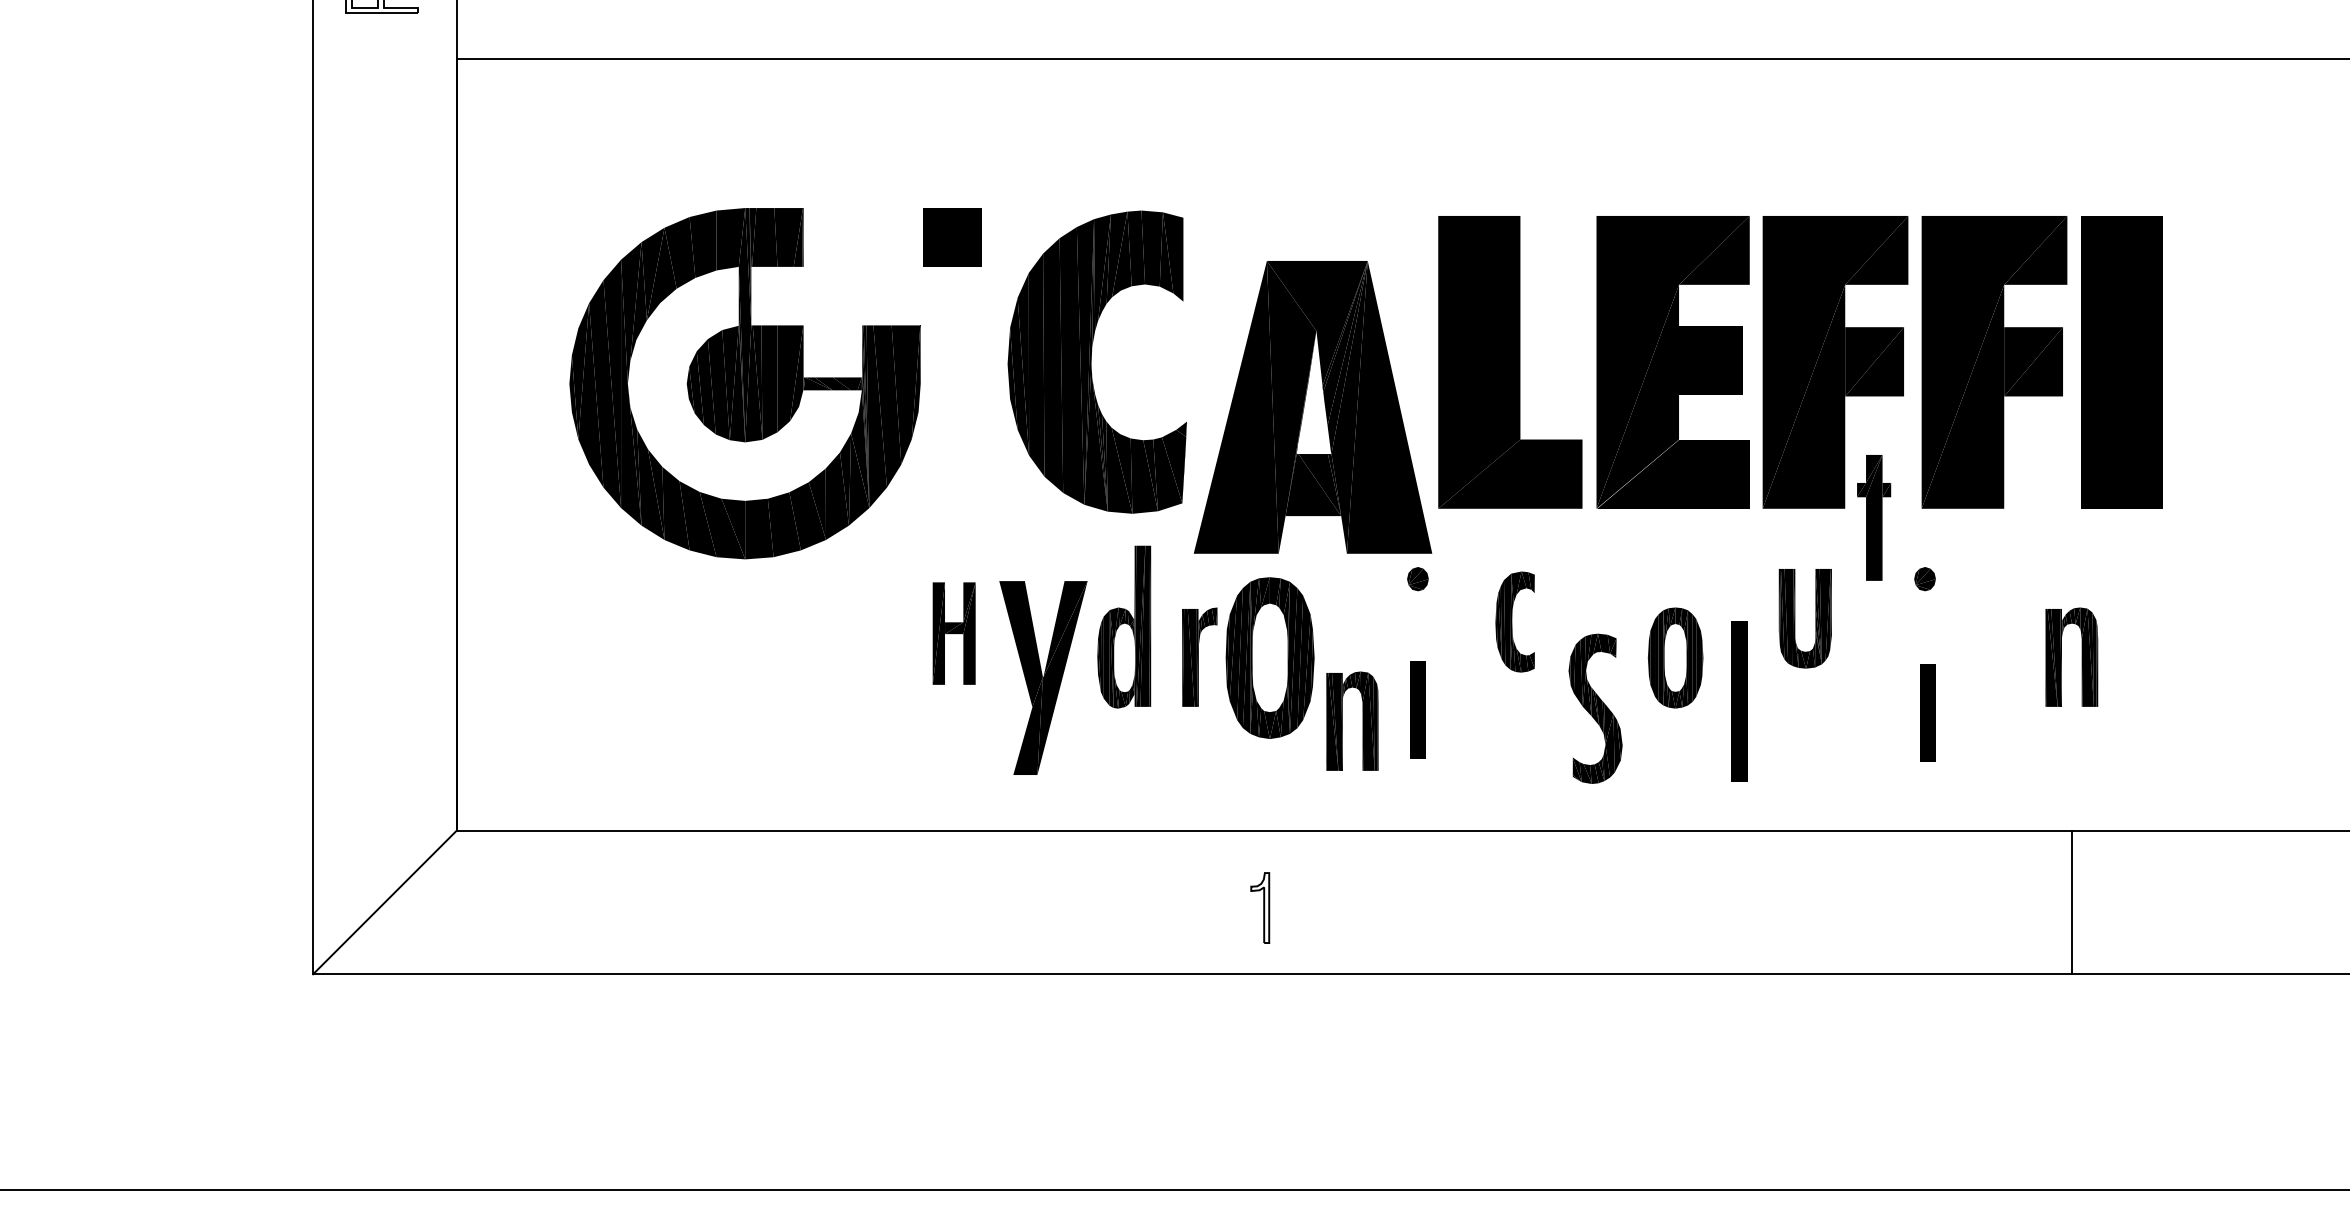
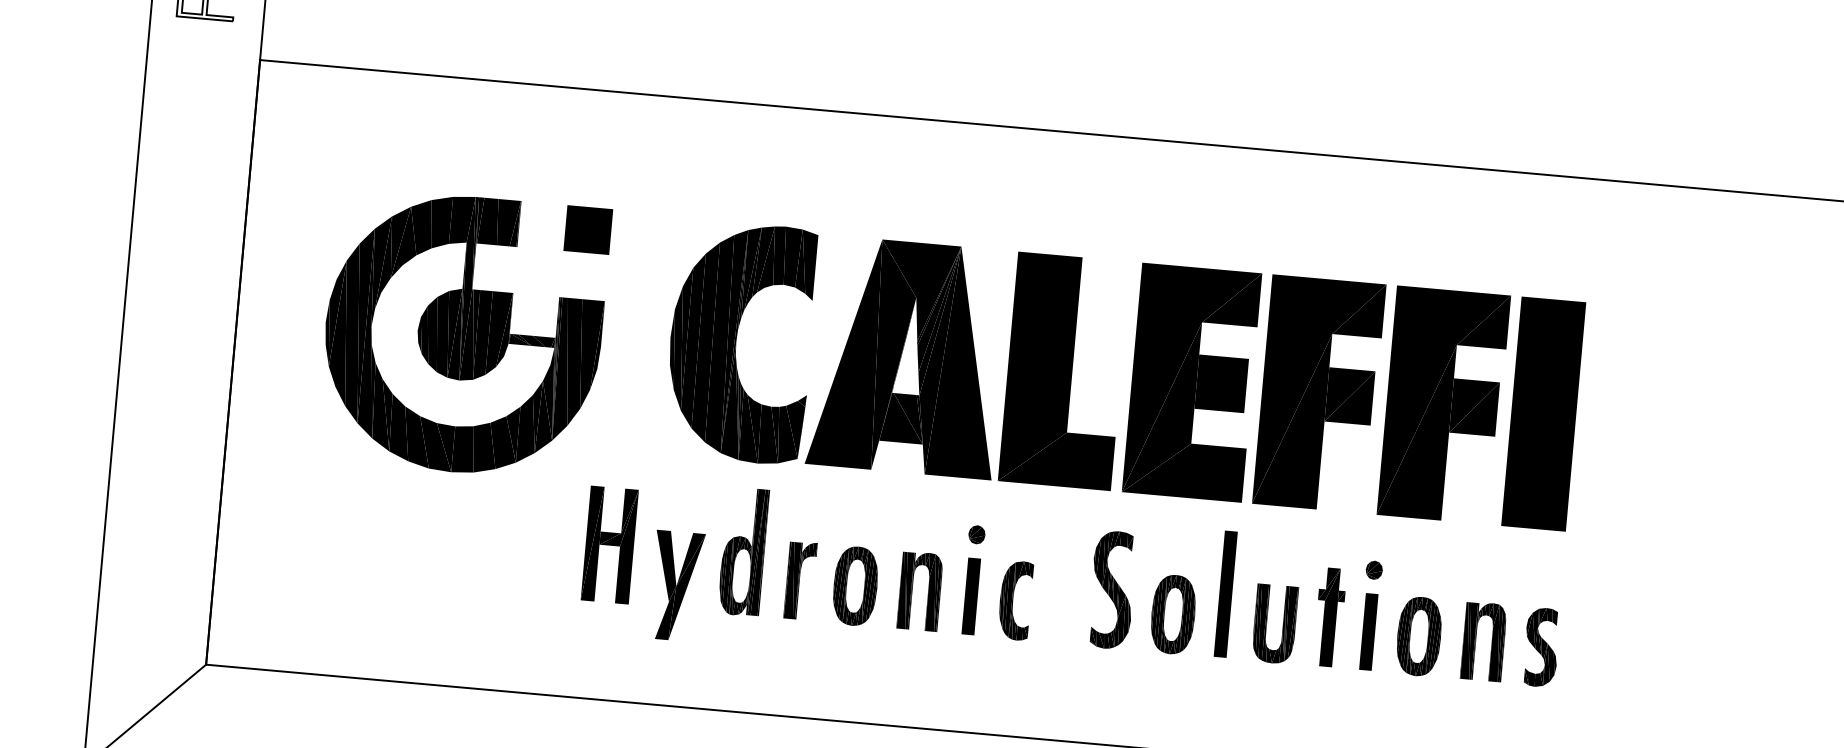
part: (952, 237) -> (588, 230), moved
part: (1312, 407) -> (907, 357), moved
part: (1874, 517) -> (1330, 617), moved
part: (1795, 618) -> (1267, 623), moved
part: (1514, 621) -> (1014, 600), moved
part: (953, 633) -> (609, 544), size x1.43
part: (1269, 657) -> (855, 585), size x0.62
part: (1989, 657) -> (1419, 636), added
part: (2145, 657) -> (1541, 647), added
part: (1043, 678) -> (676, 586), size x0.71
part: (1739, 701) -> (1225, 594), moved
part: (1595, 708) -> (1112, 589), moved
part: (1417, 709) -> (971, 596), moved
part: (1927, 712) -> (1368, 631), moved
part: (1342, 720) -> (912, 590), moved

